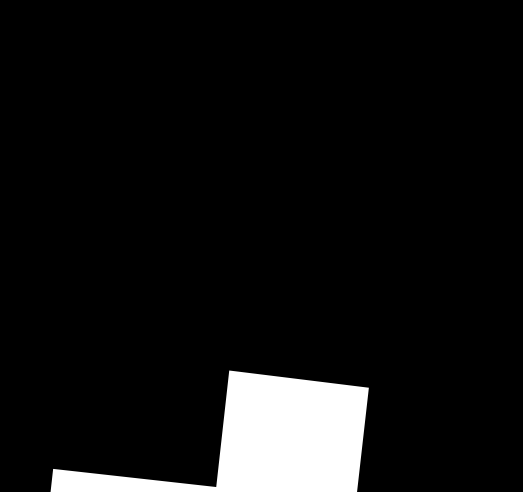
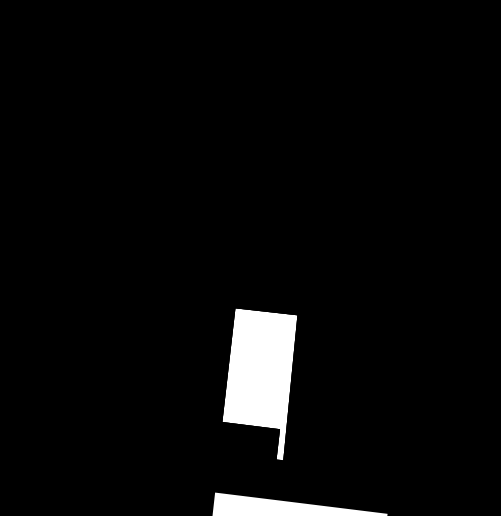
fill: (265, 281) -> (259, 383), removed

